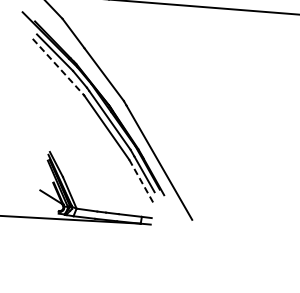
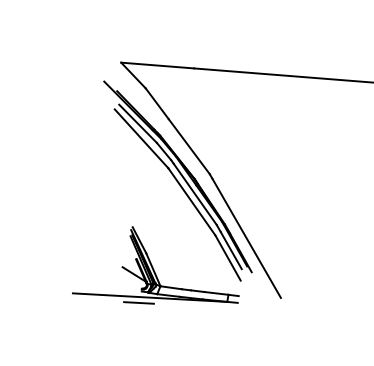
line: (58, 66) -> (141, 138), dashed -> solid
line: (141, 181) -> (228, 257), dashed -> solid
line: (55, 224) -> (138, 302), added

